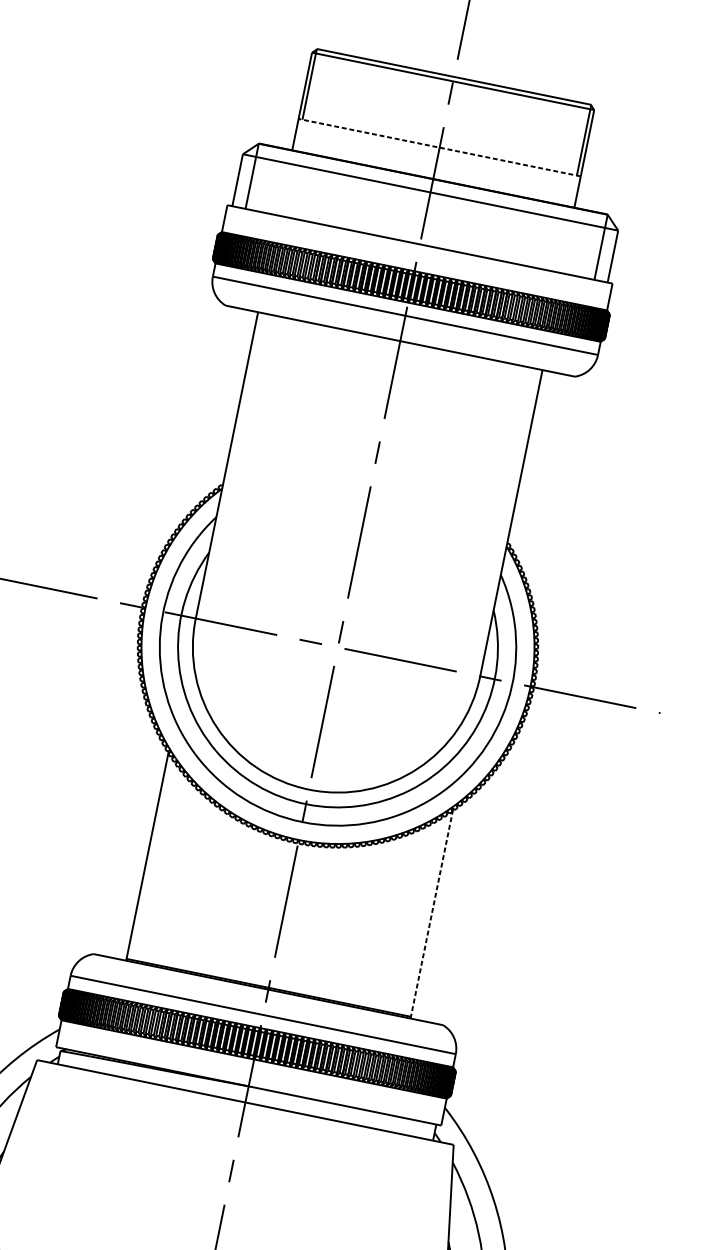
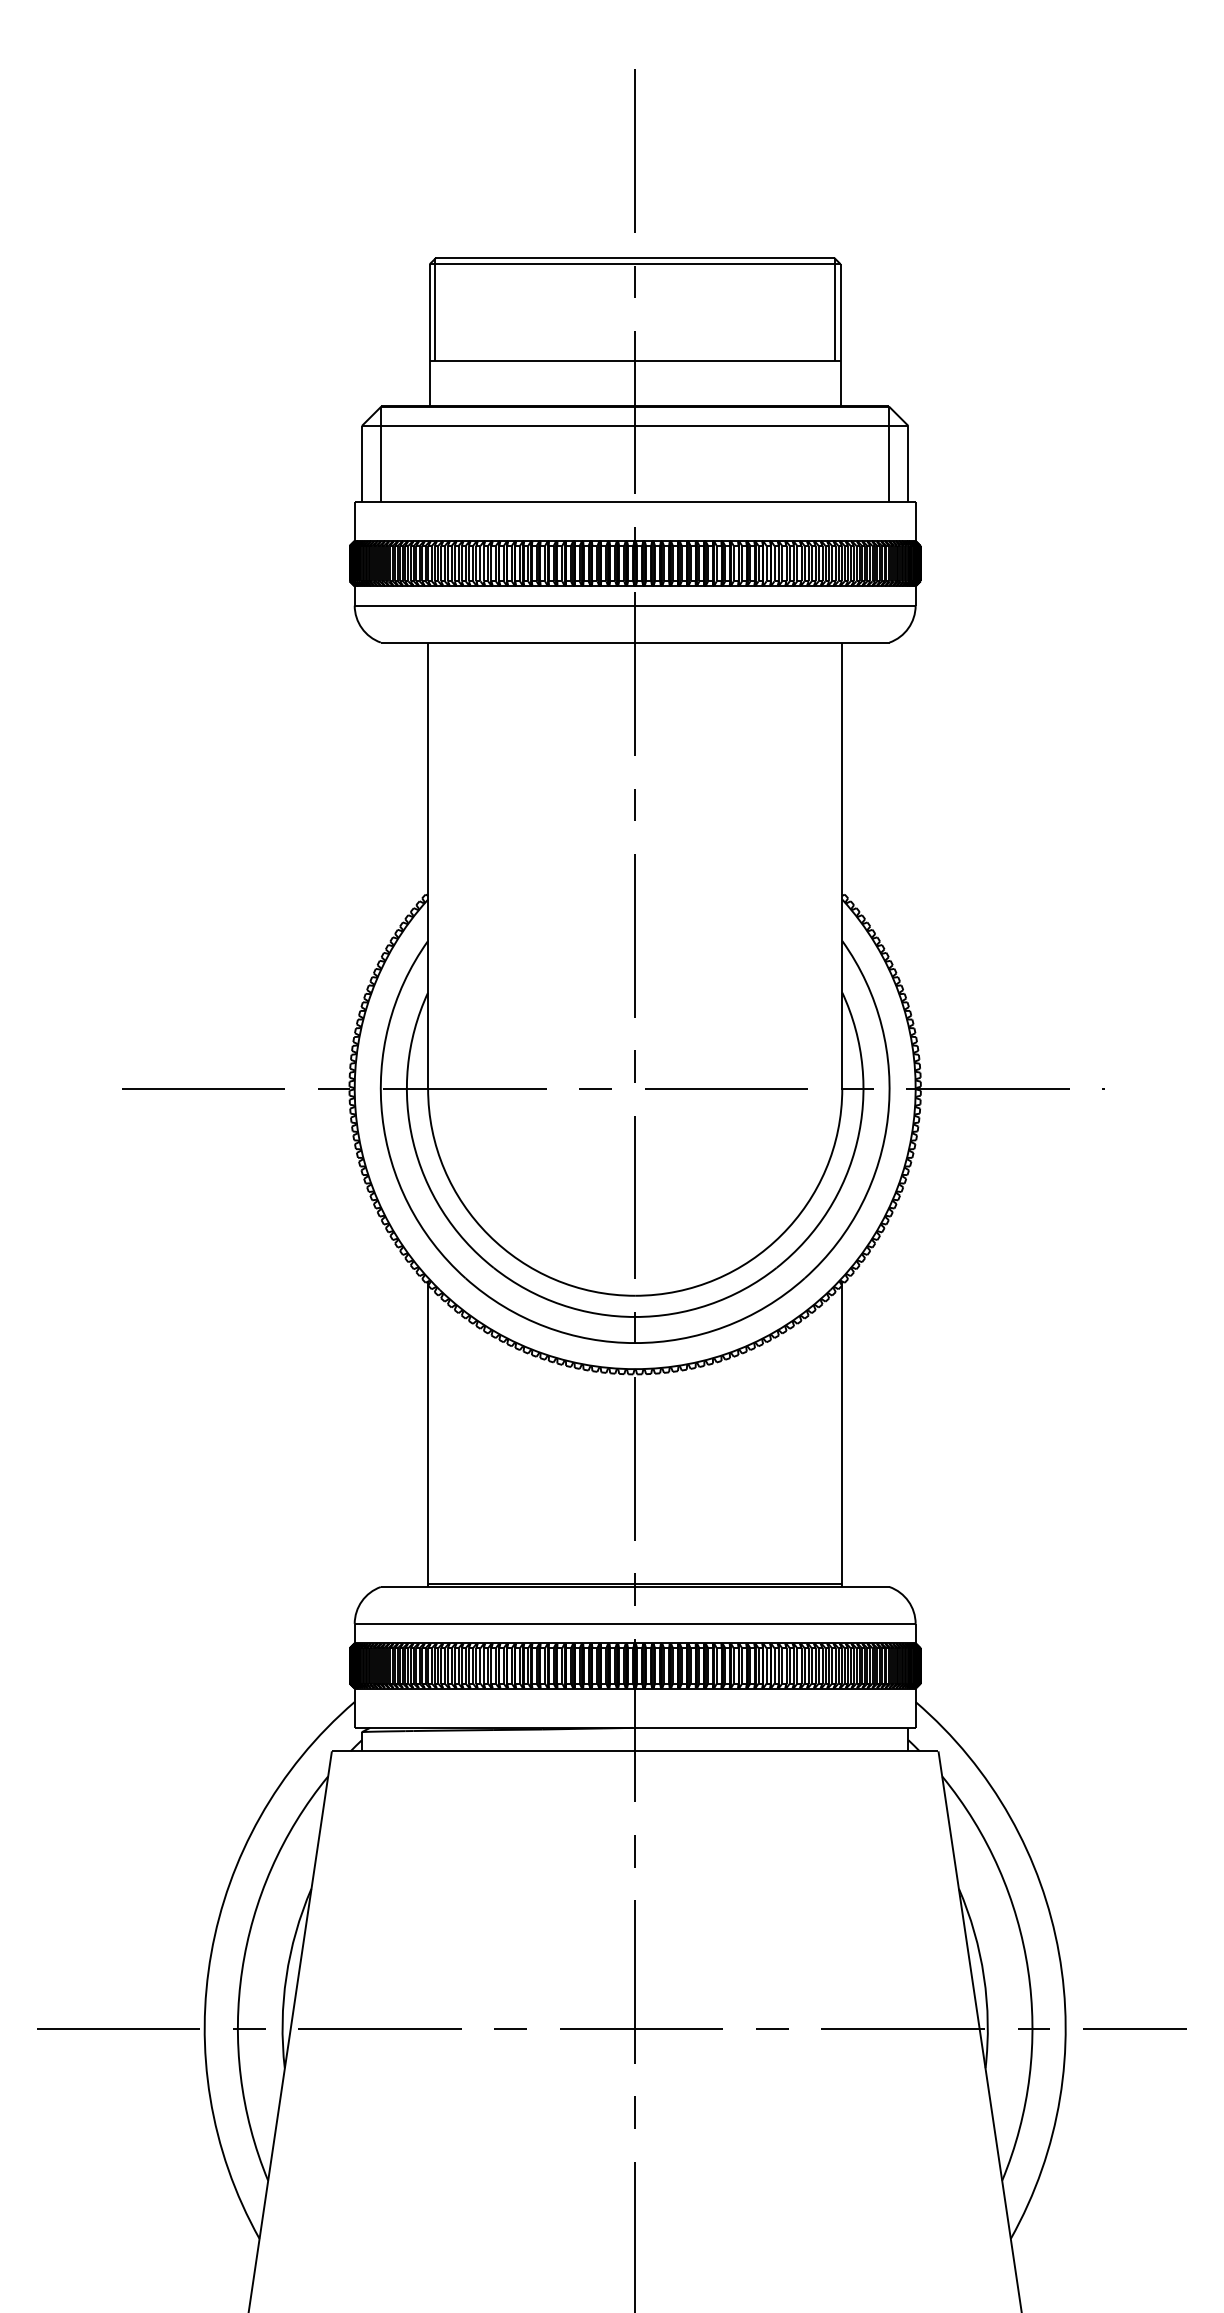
line: (439, 147) -> (634, 360), dashed -> solid
line: (432, 913) -> (842, 1434), dashed -> solid

